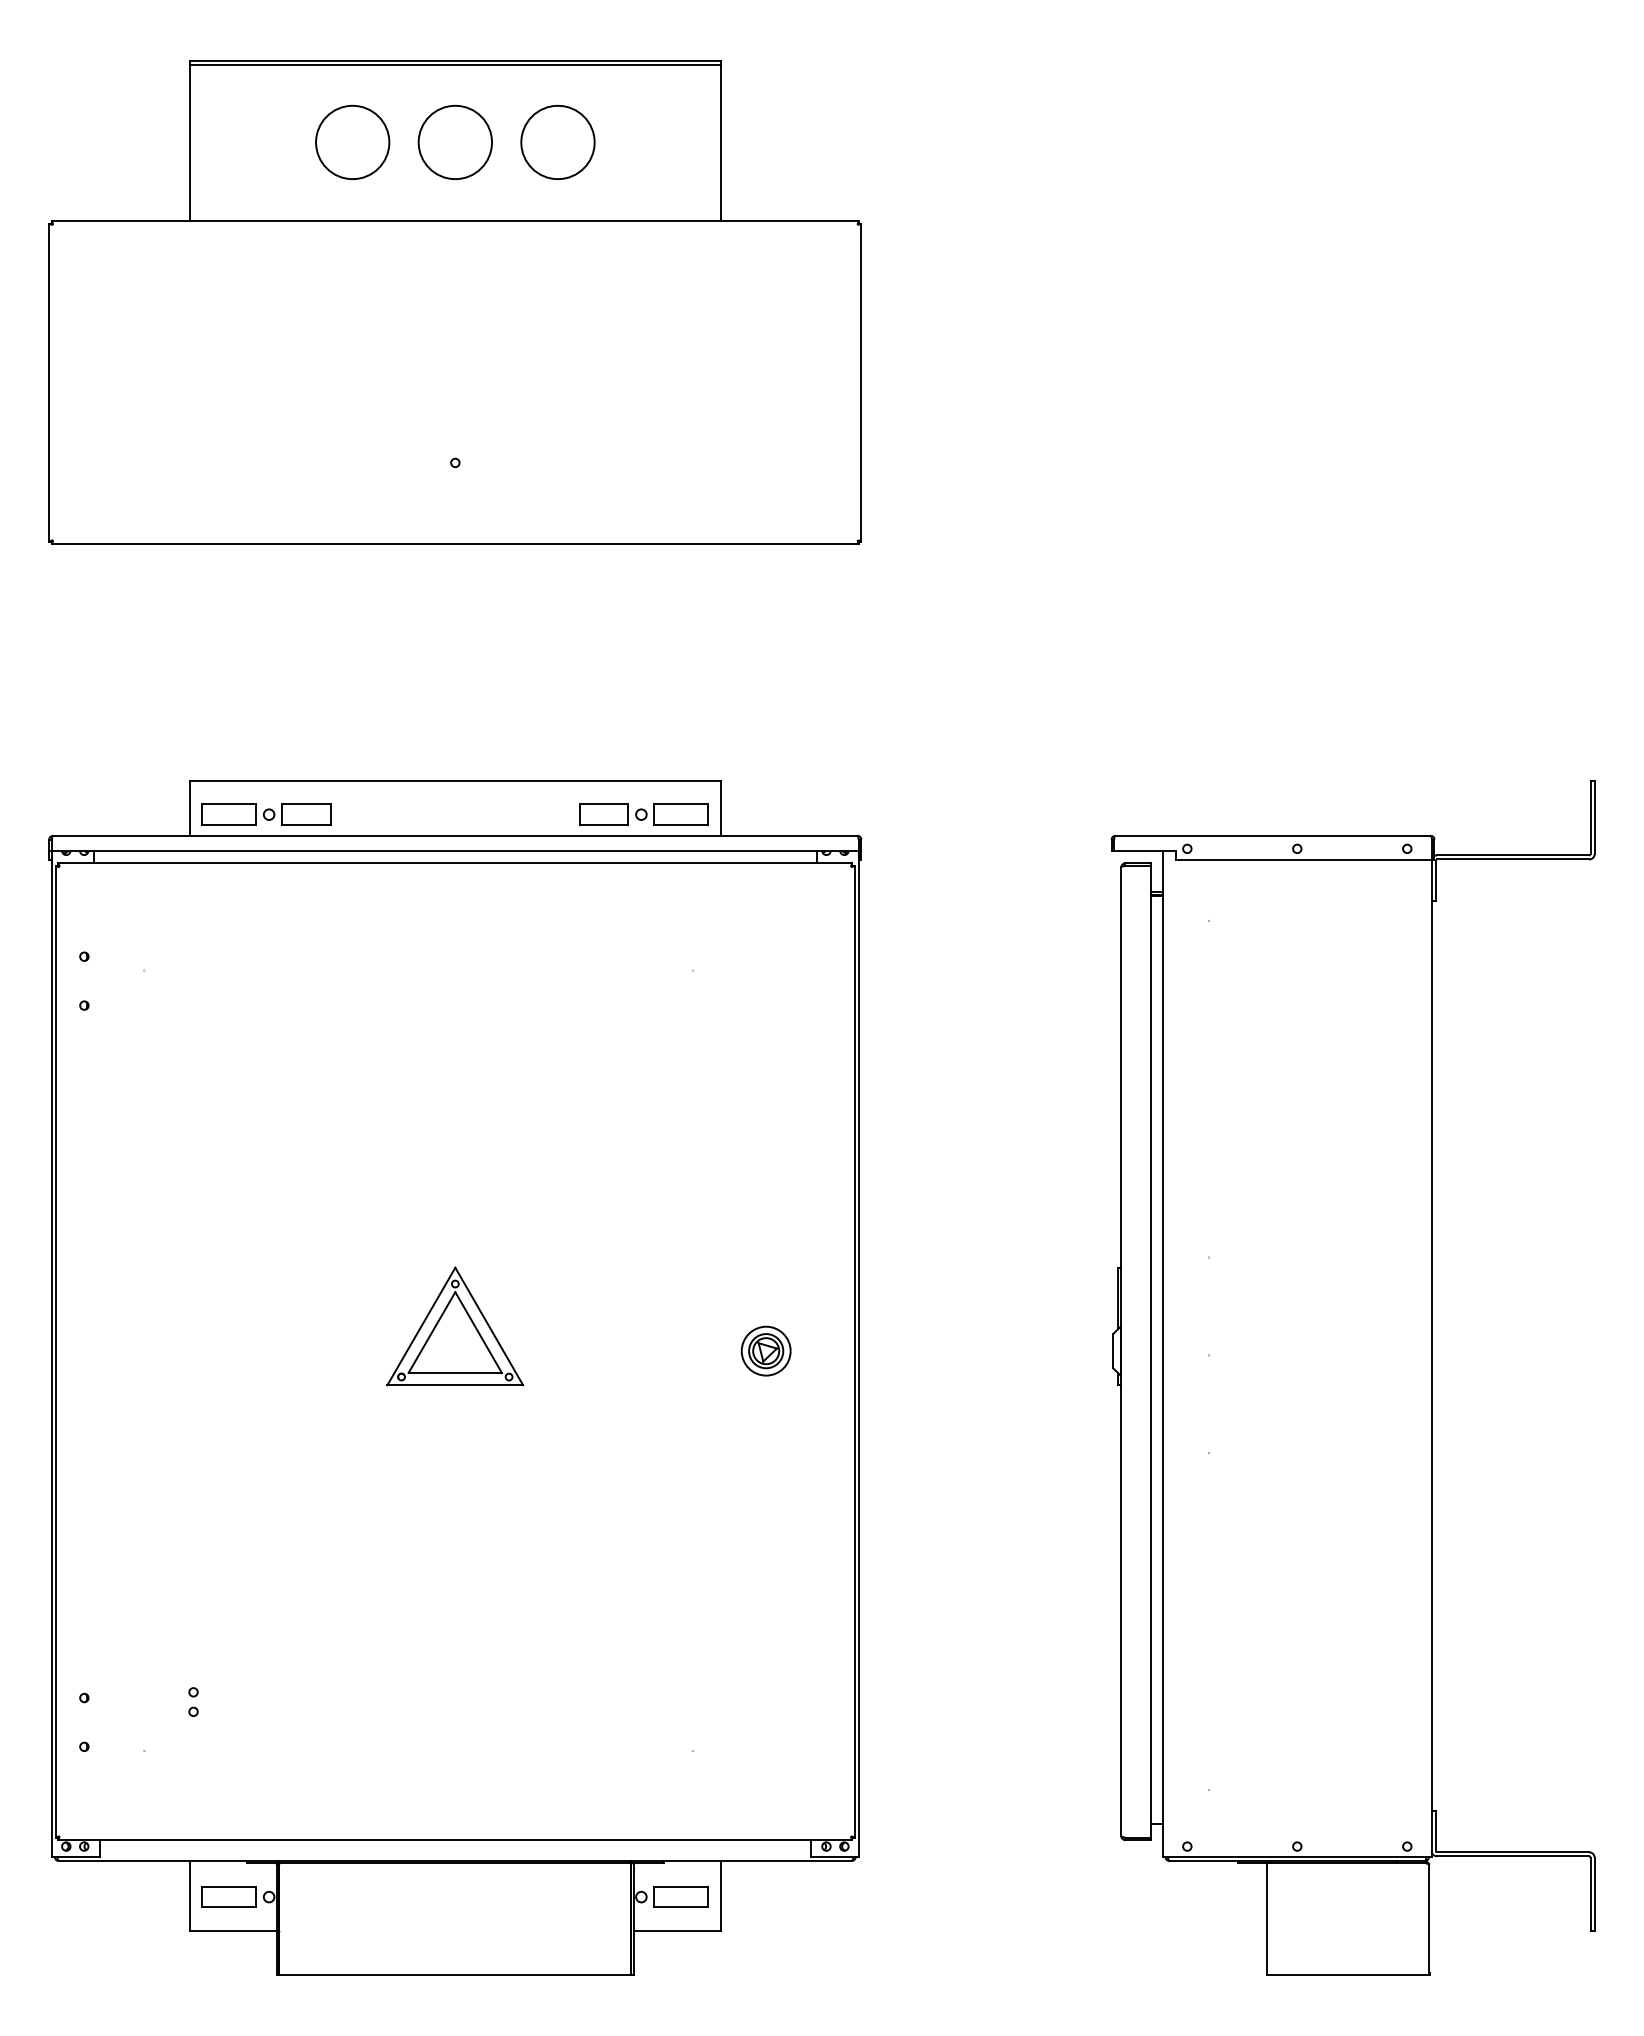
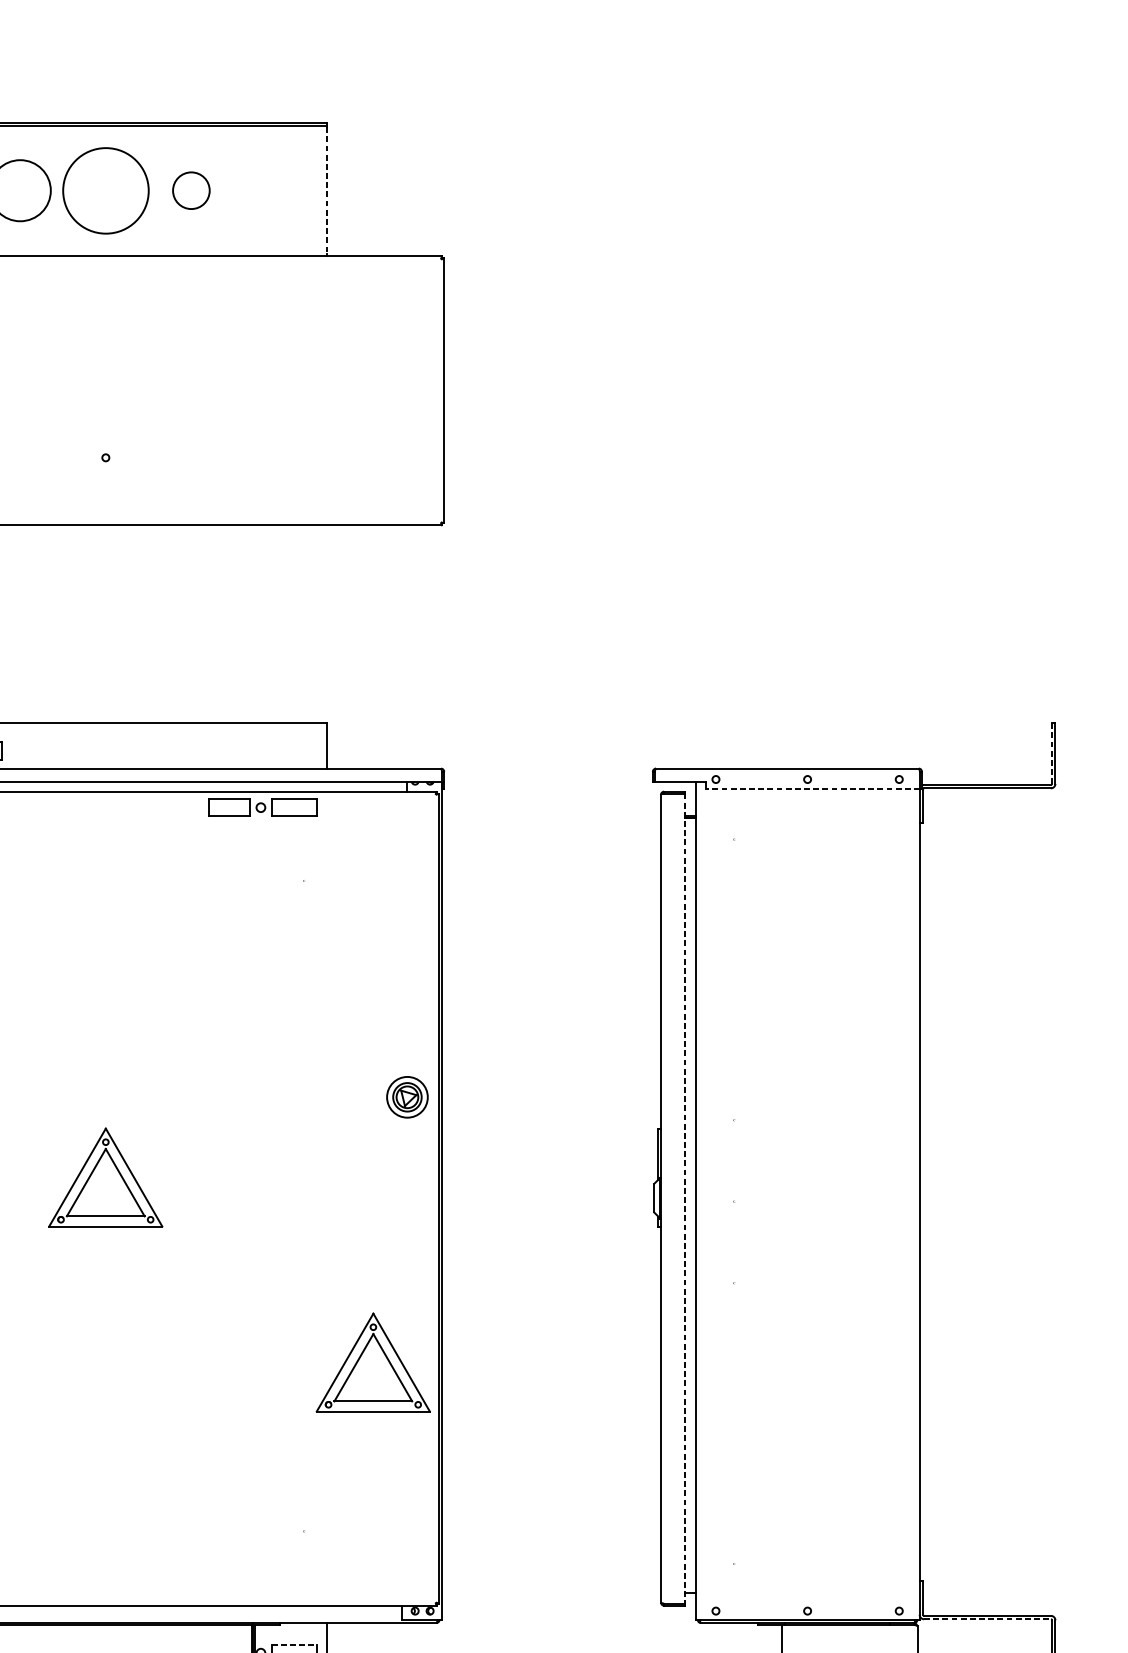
circle: (454, 141) -> (105, 189), size x1.4
circle: (557, 142) -> (190, 190), size x0.6
line: (720, 142) -> (326, 190), solid -> dashed
part: (643, 814) -> (262, 807), moved
line: (1590, 818) -> (1051, 754), solid -> dashed
line: (1303, 860) -> (812, 789), solid -> dashed
part: (765, 1350) -> (406, 1096), moved
line: (1150, 1351) -> (685, 1198), solid -> dashed
part: (776, 1548) -> (373, 1362), added
line: (1513, 1856) -> (987, 1619), solid -> dashed
line: (681, 1886) -> (294, 1644), solid -> dashed

